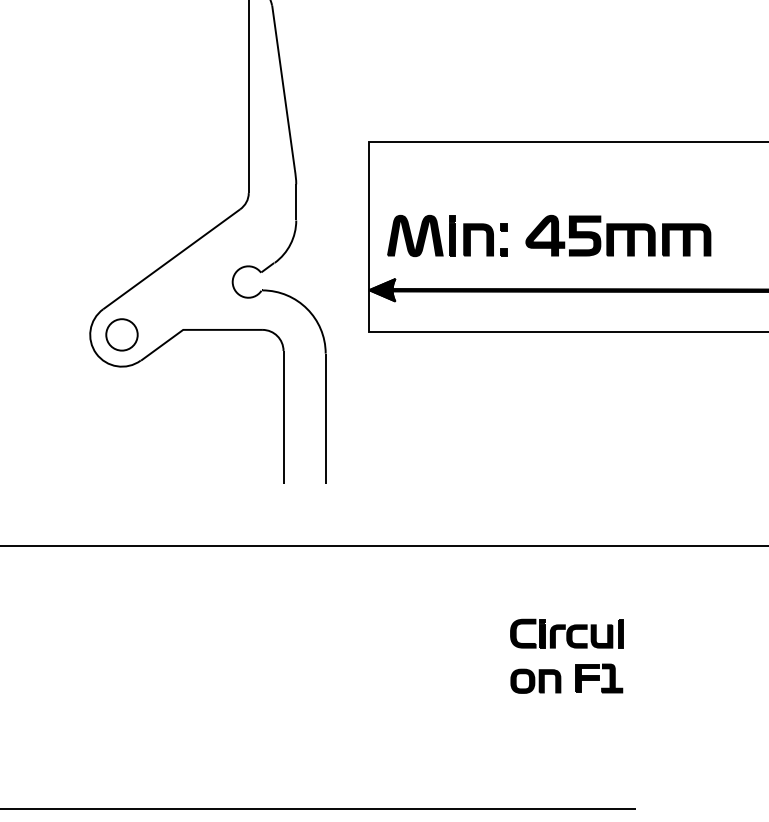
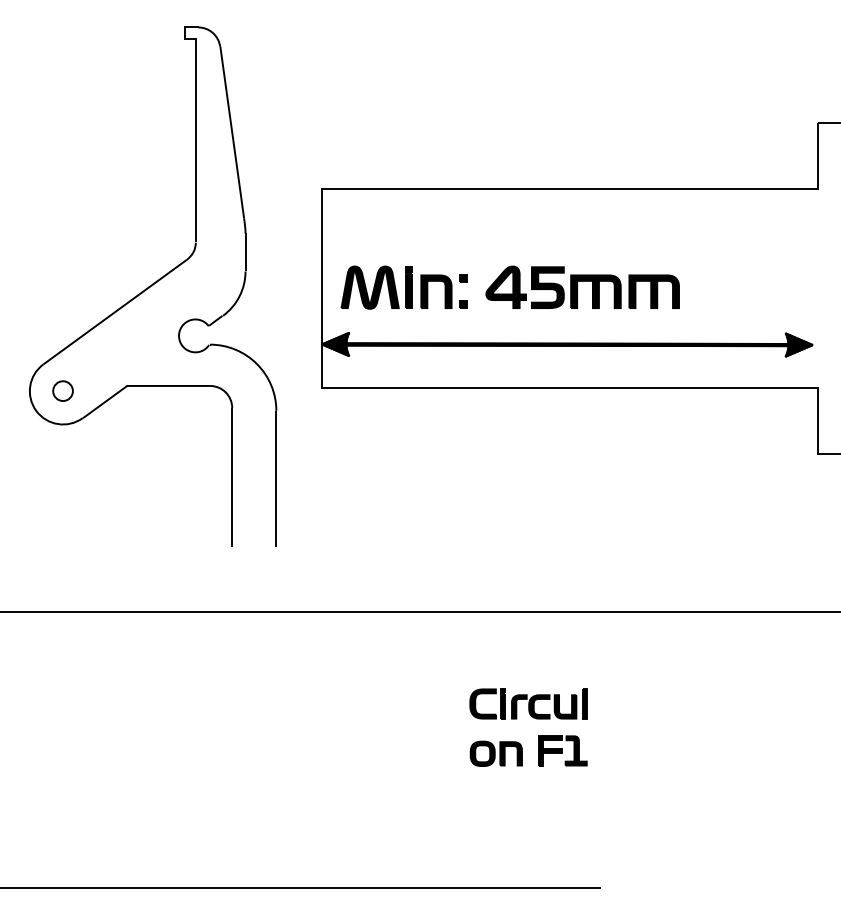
part: (121, 334) -> (62, 390), size x0.6

